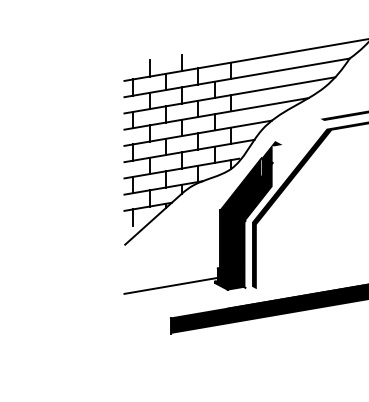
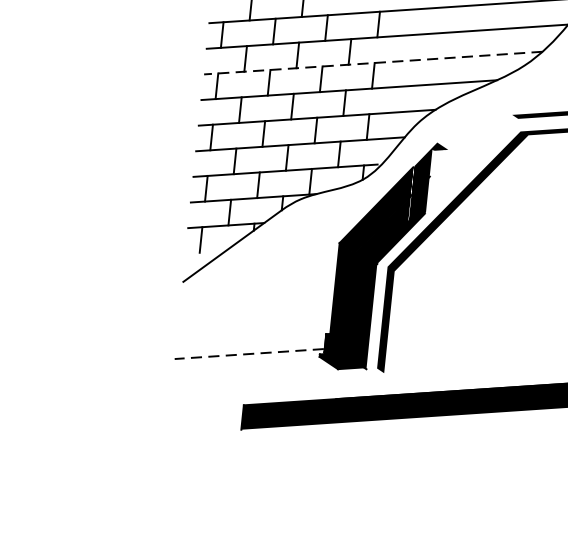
line: (229, 95) -> (372, 63), solid -> dashed
line: (170, 286) -> (248, 354), solid -> dashed

